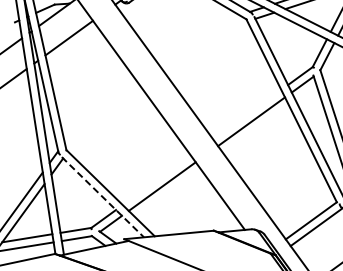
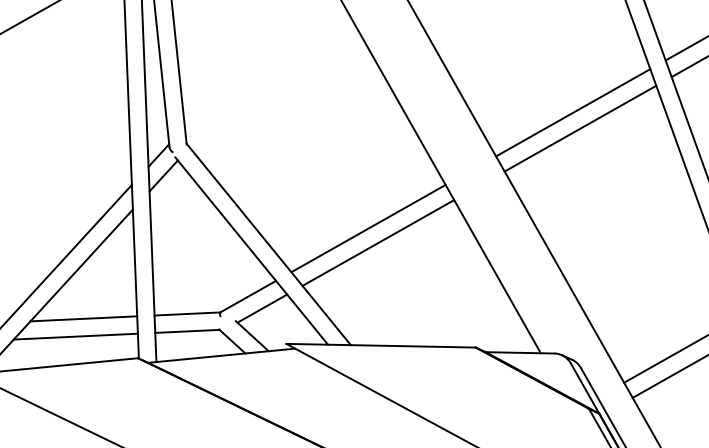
line: (247, 114) -> (573, 112), added
line: (156, 180) -> (367, 228), added
line: (103, 197) -> (252, 251), dashed -> solid

